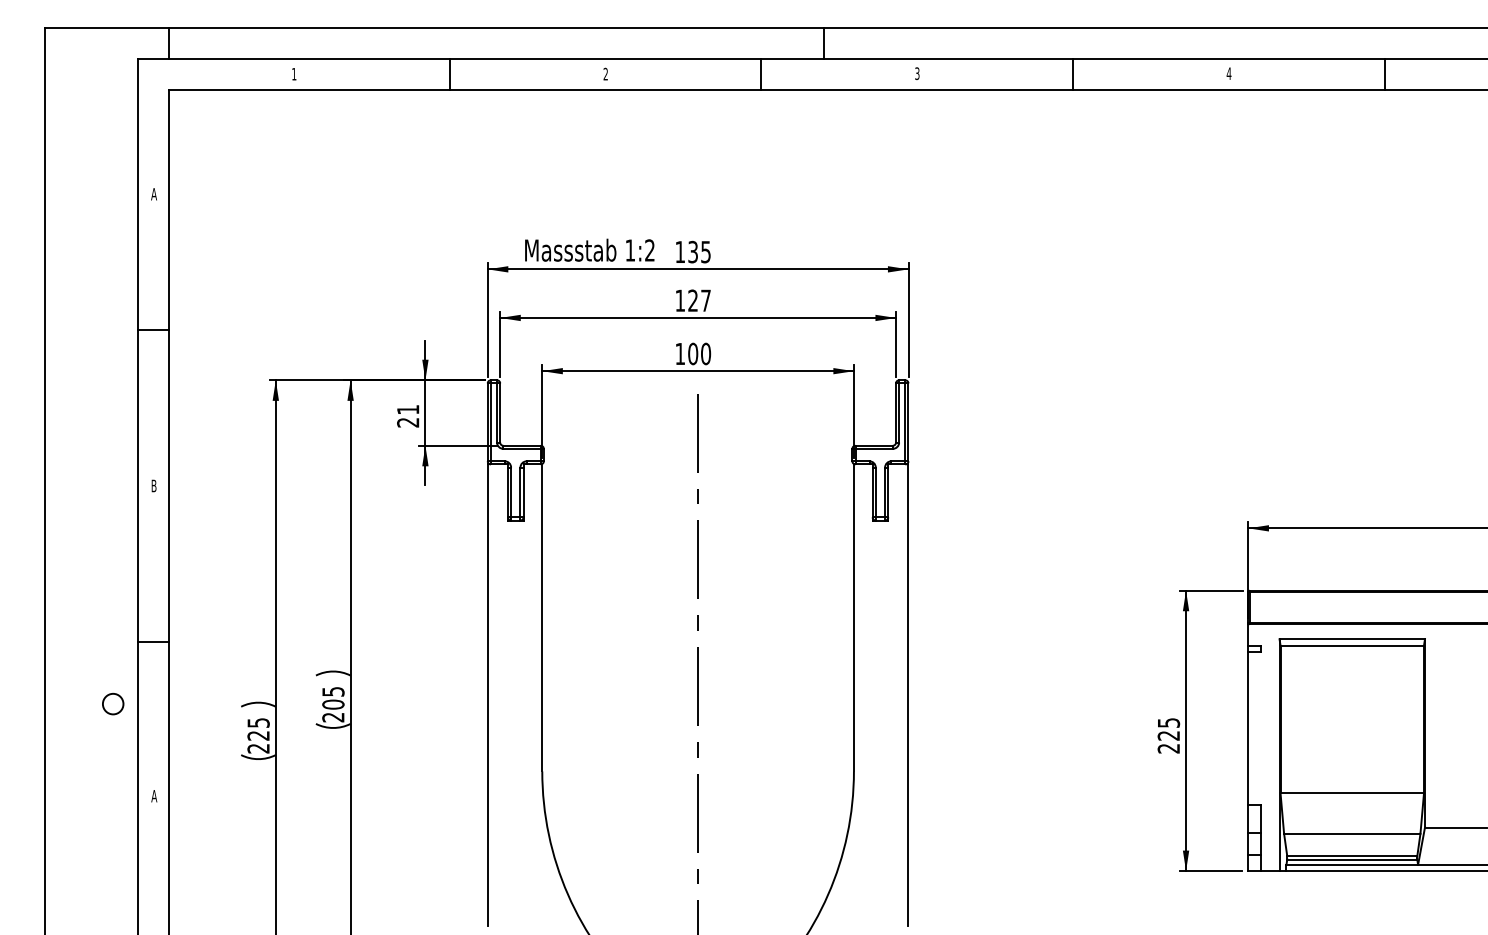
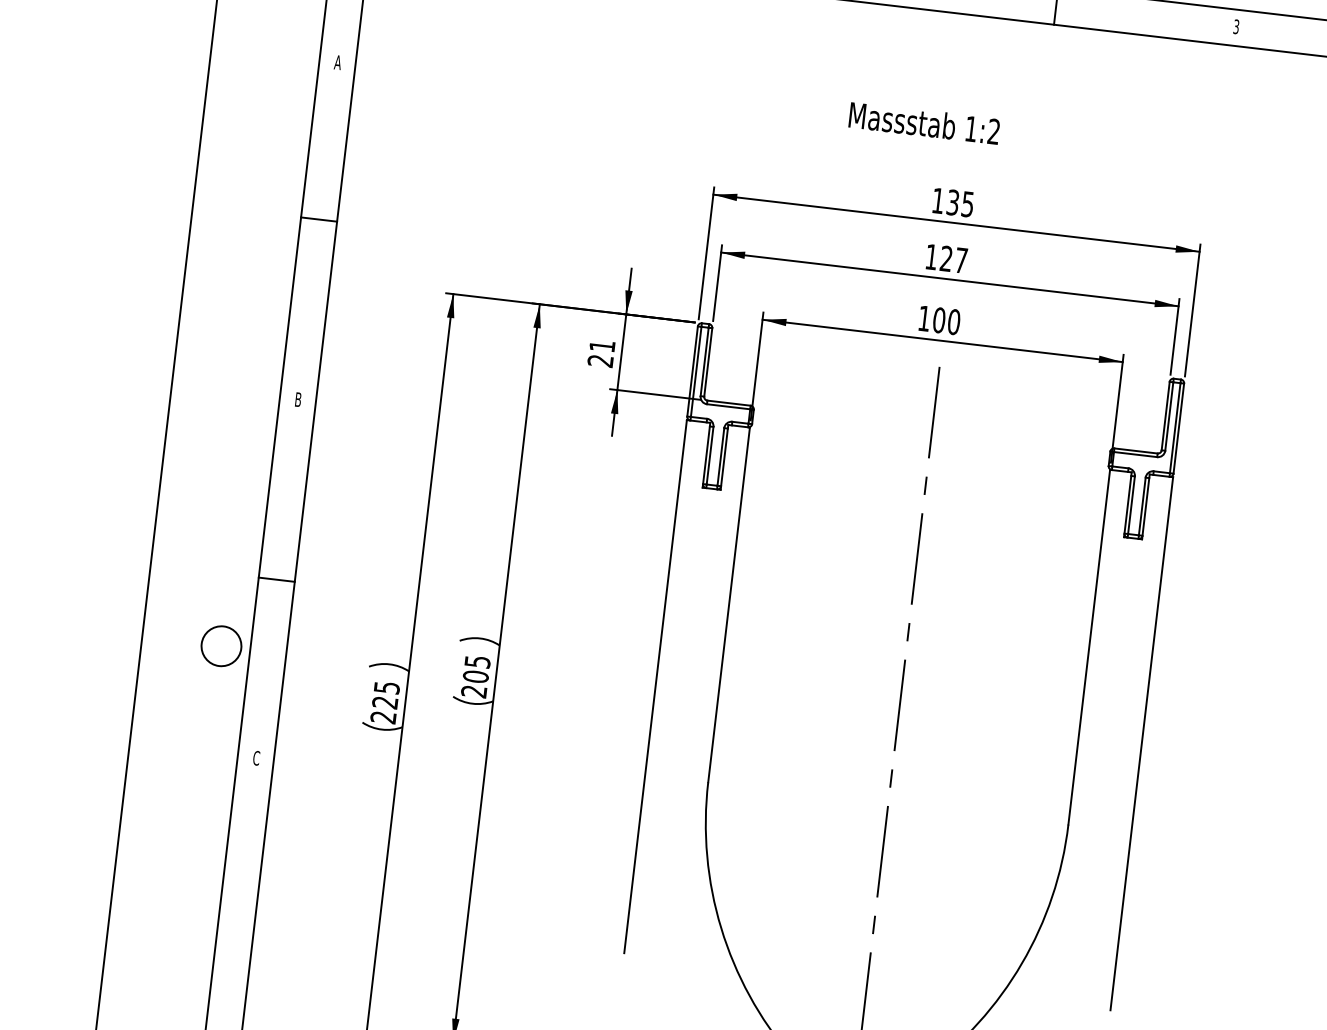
text: (589, 249) -> (924, 122), moved
circle: (113, 703) -> (221, 645), size x1.67
text: (154, 795) -> (256, 757), A -> C

